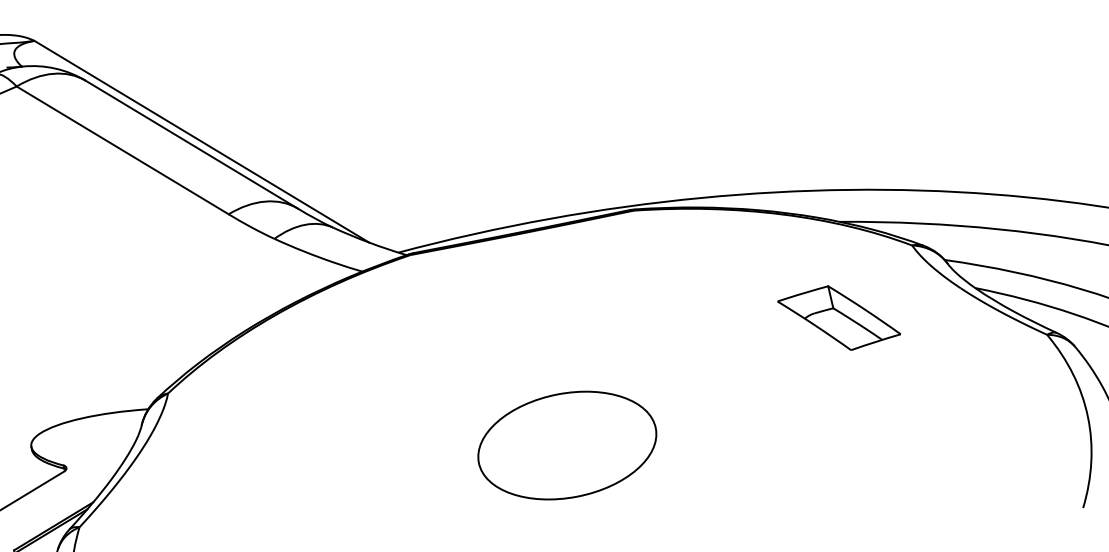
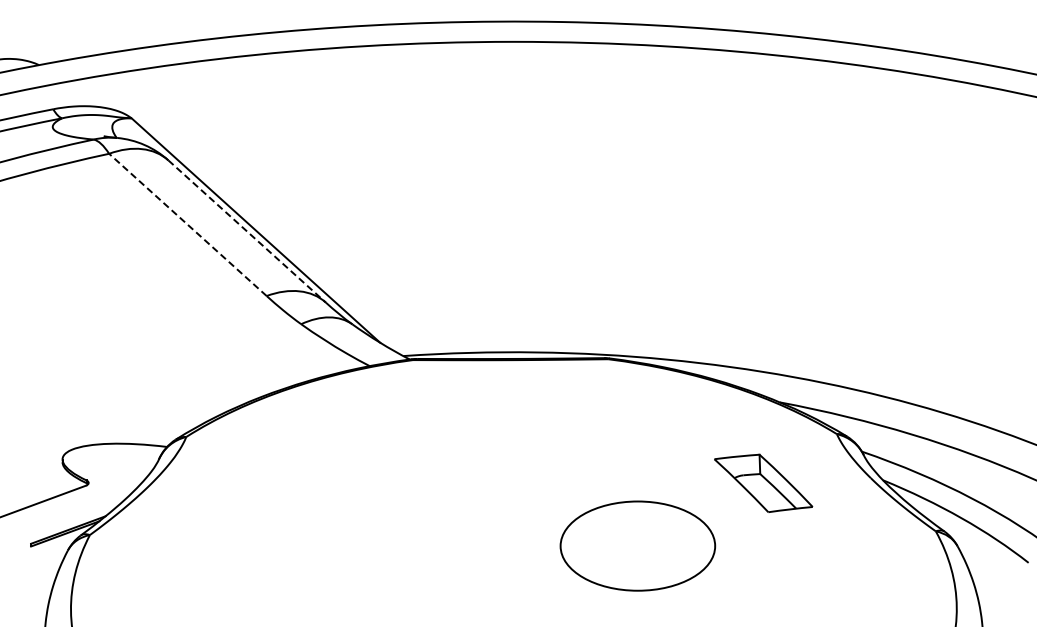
line: (192, 144) -> (247, 231), solid -> dashed
line: (122, 150) -> (187, 224), solid -> dashed
part: (566, 444) -> (637, 545), moved

